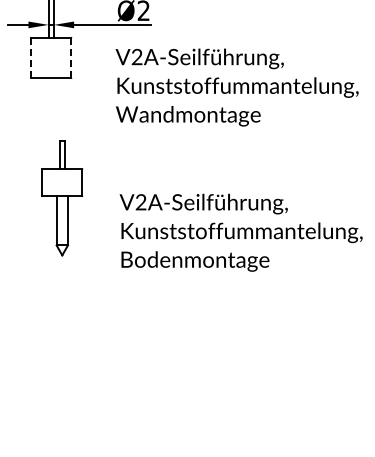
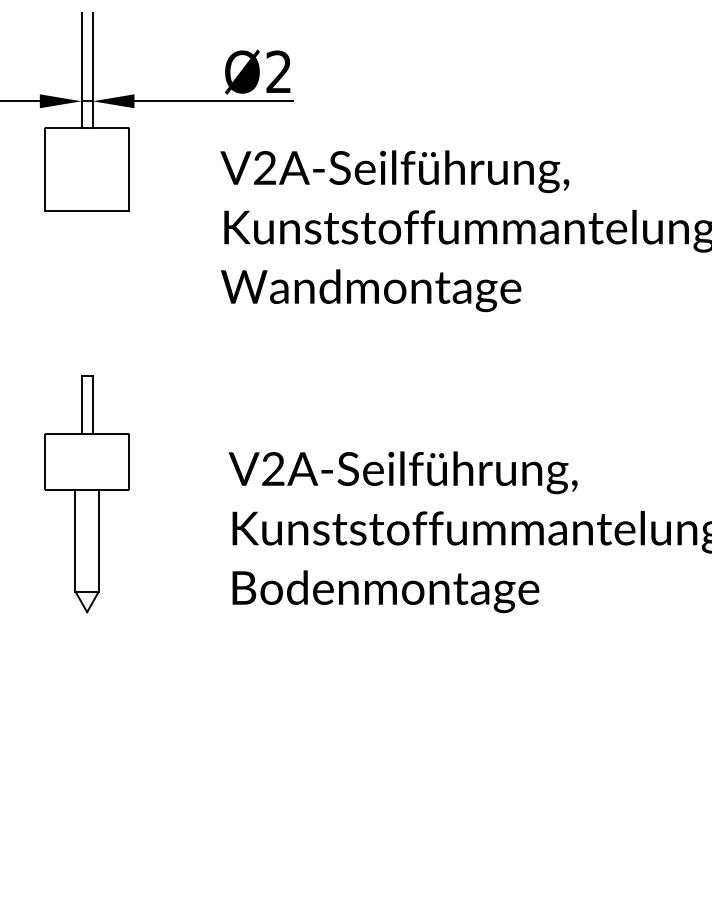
line: (31, 57) -> (46, 168), dashed -> solid
line: (71, 57) -> (129, 168), dashed -> solid
part: (62, 198) -> (87, 494), moved

